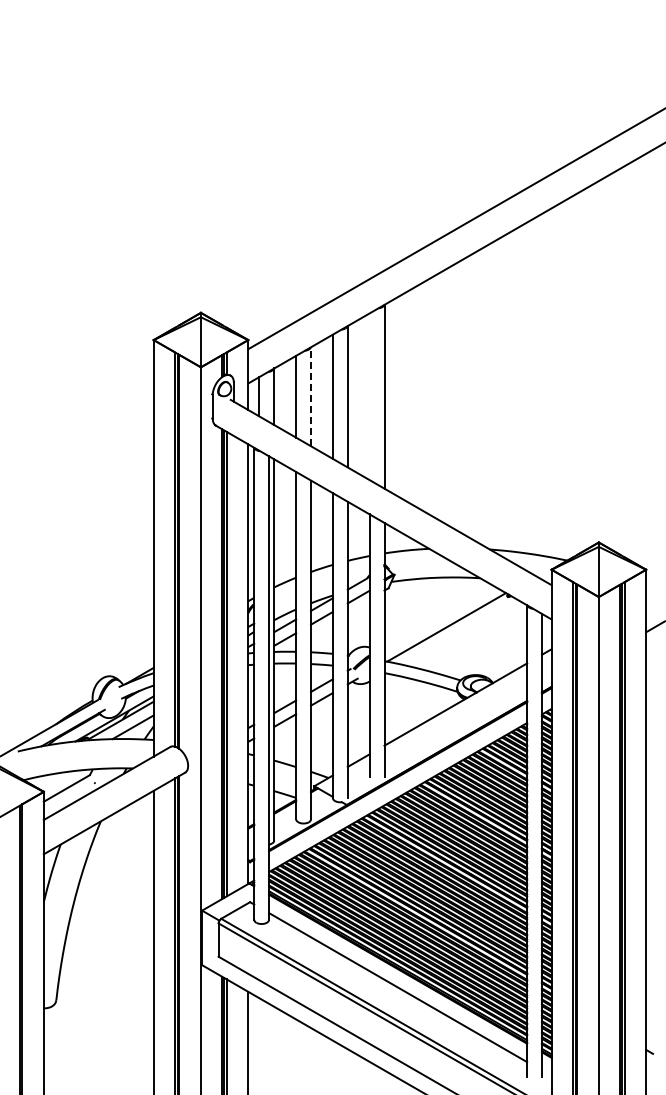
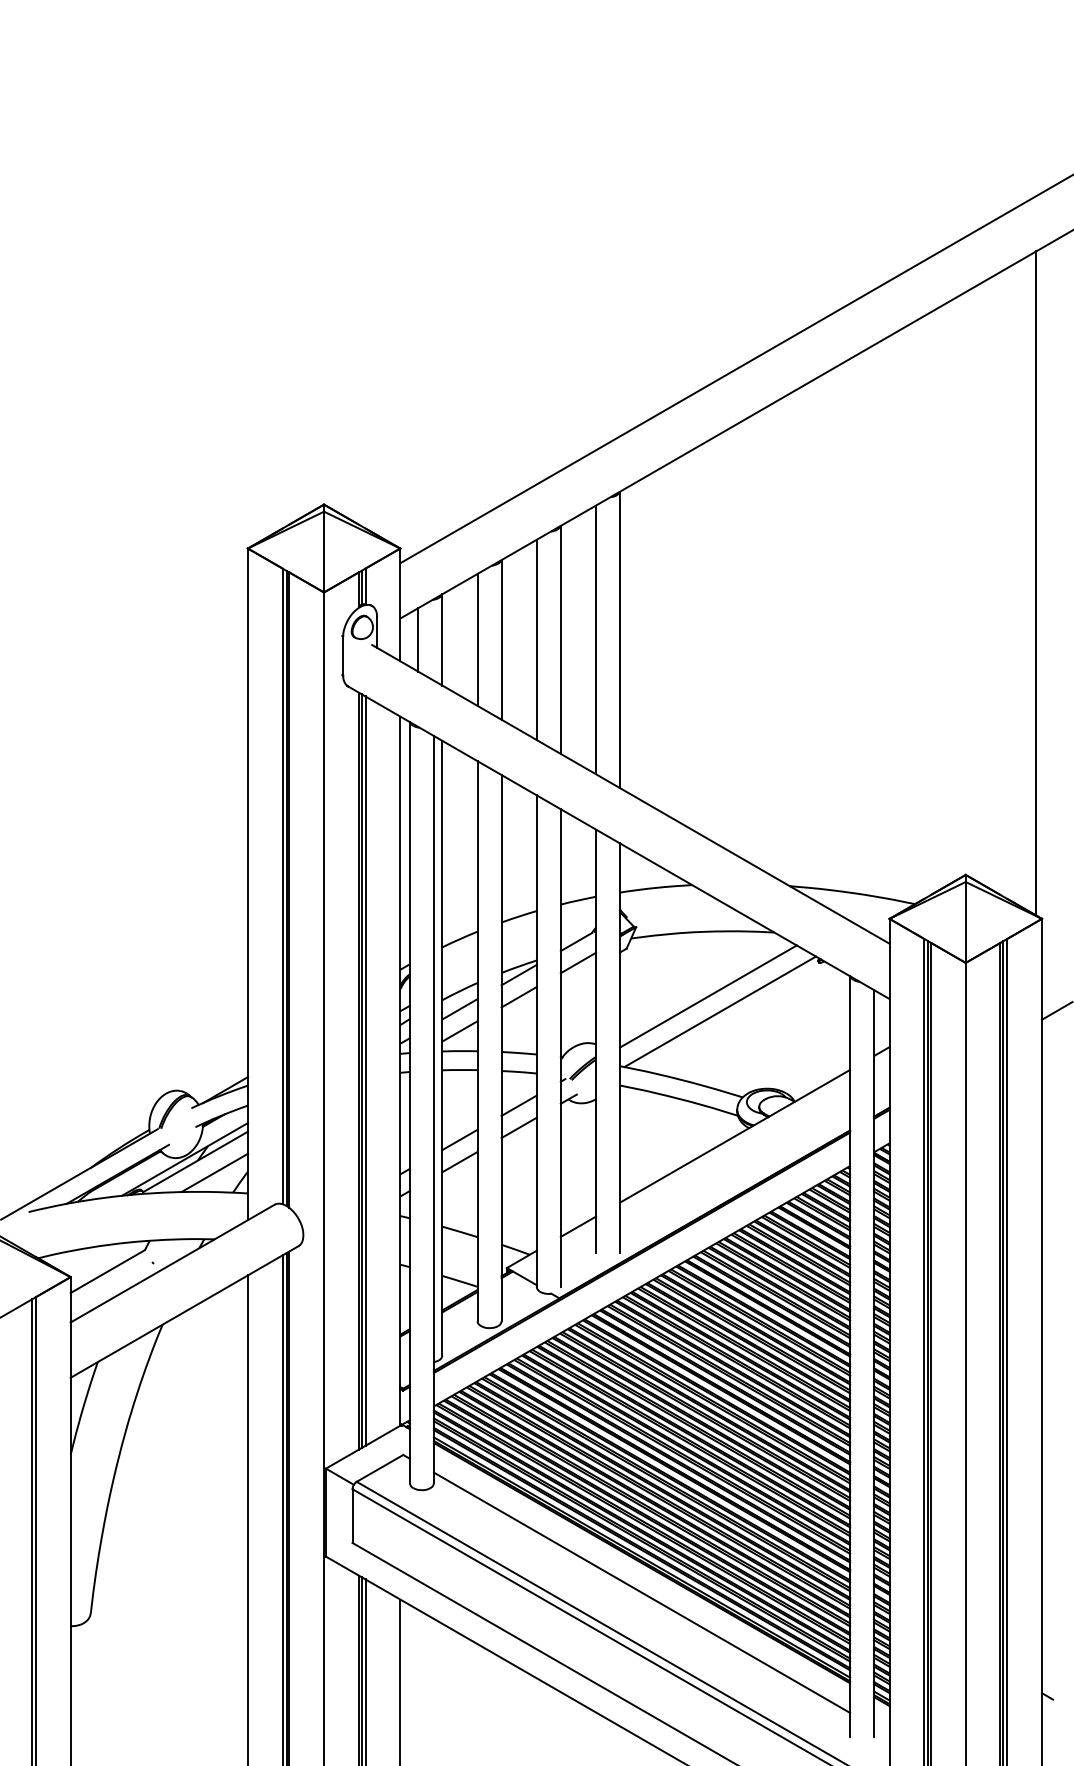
line: (642, 361) -> (1036, 583), added
line: (311, 396) -> (502, 639), dashed -> solid
line: (369, 396) -> (595, 639), added
line: (439, 617) -> (708, 995), added

